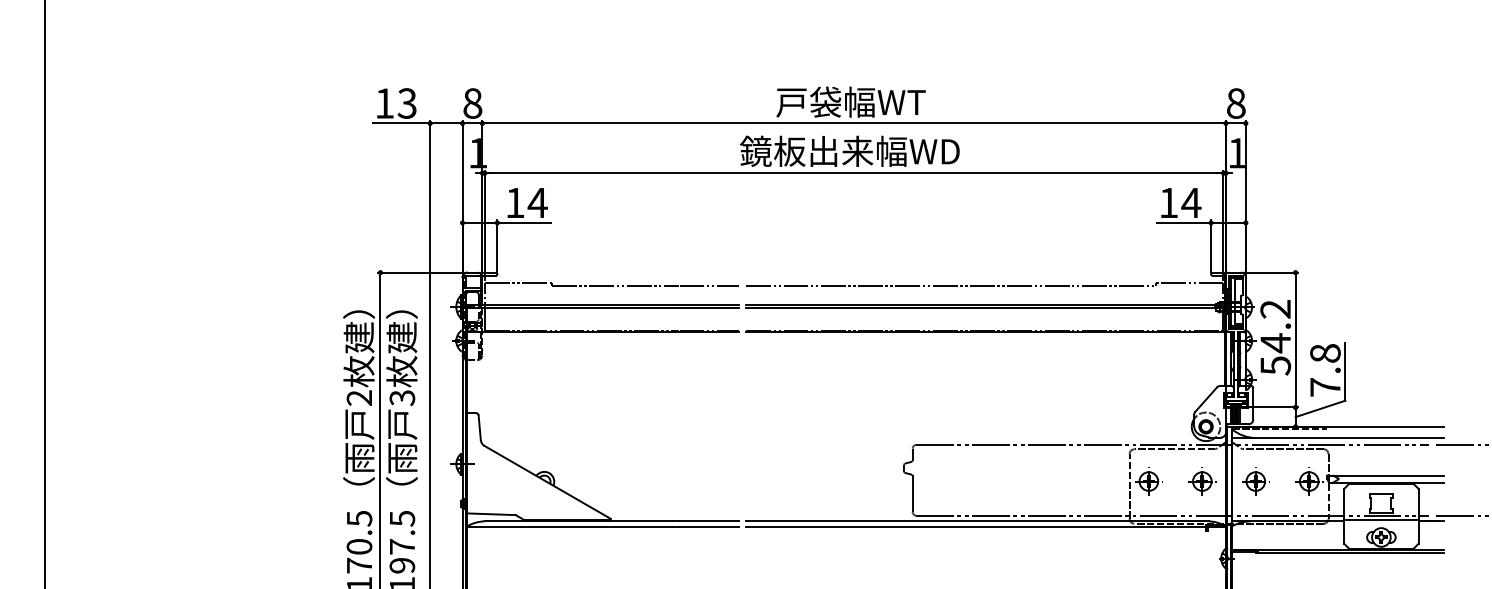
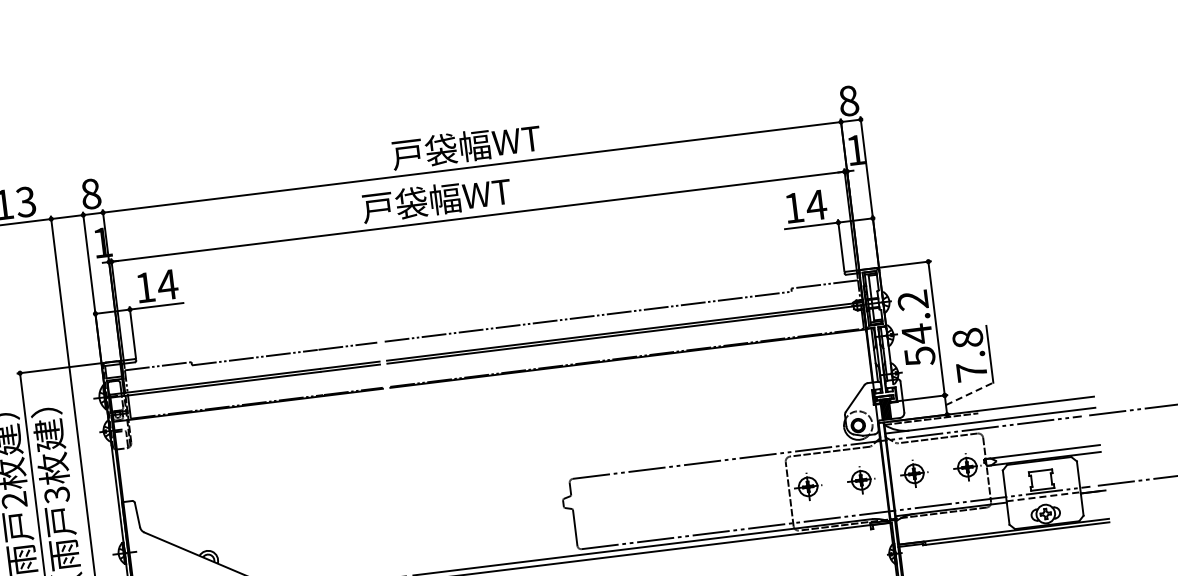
text: (849, 150) -> (470, 194), 鏡板出来幅WD -> 戸袋幅WT
line: (1320, 408) -> (969, 393), solid -> dashed
line: (1381, 520) -> (1043, 497), solid -> dashed

